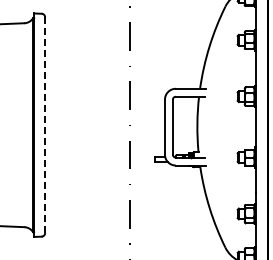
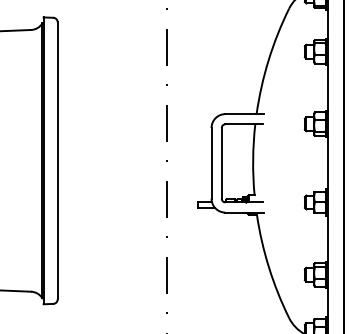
line: (45, 125) -> (58, 161), dashed -> solid

